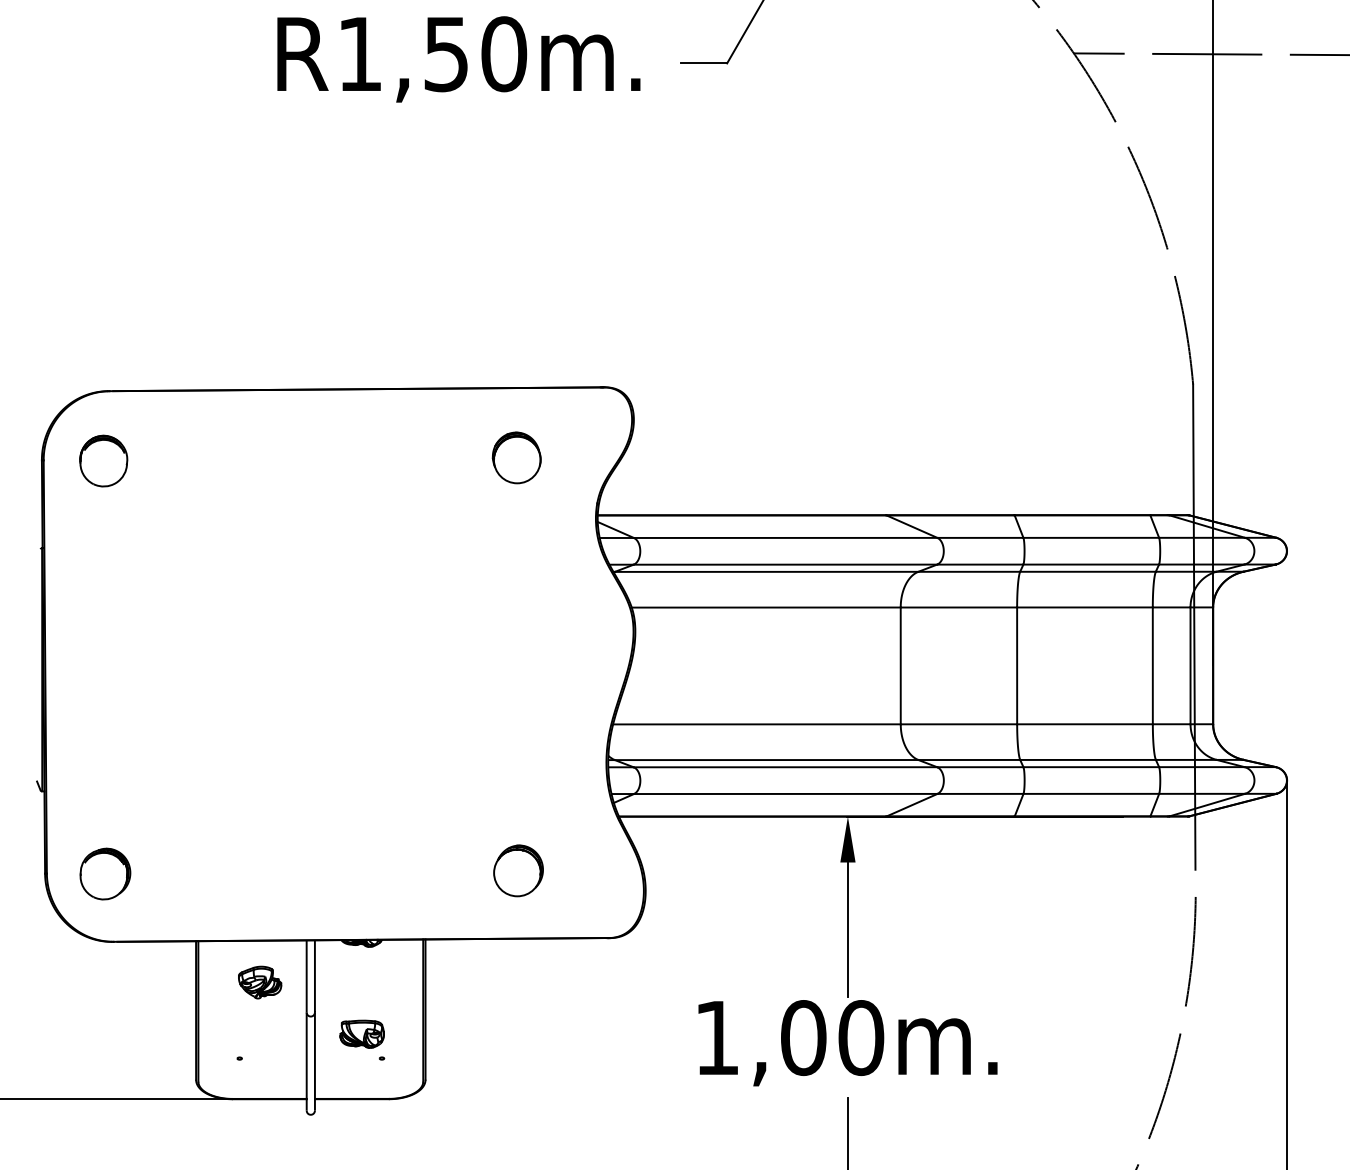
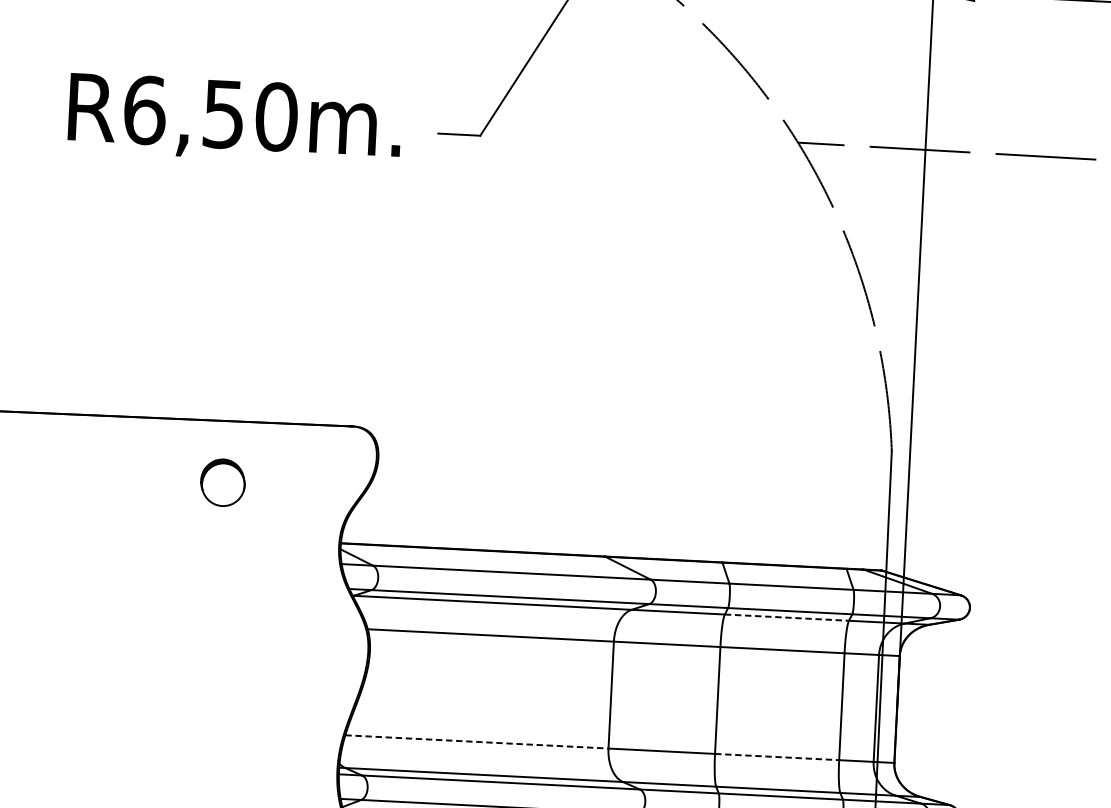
text: (360, 54) -> (145, 110), R1,50m. -> R6,50m.
part: (516, 457) -> (222, 482), moved
line: (1088, 571) -> (787, 617), solid -> dashed
line: (756, 724) -> (476, 742), solid -> dashed
line: (1085, 724) -> (777, 757), solid -> dashed

